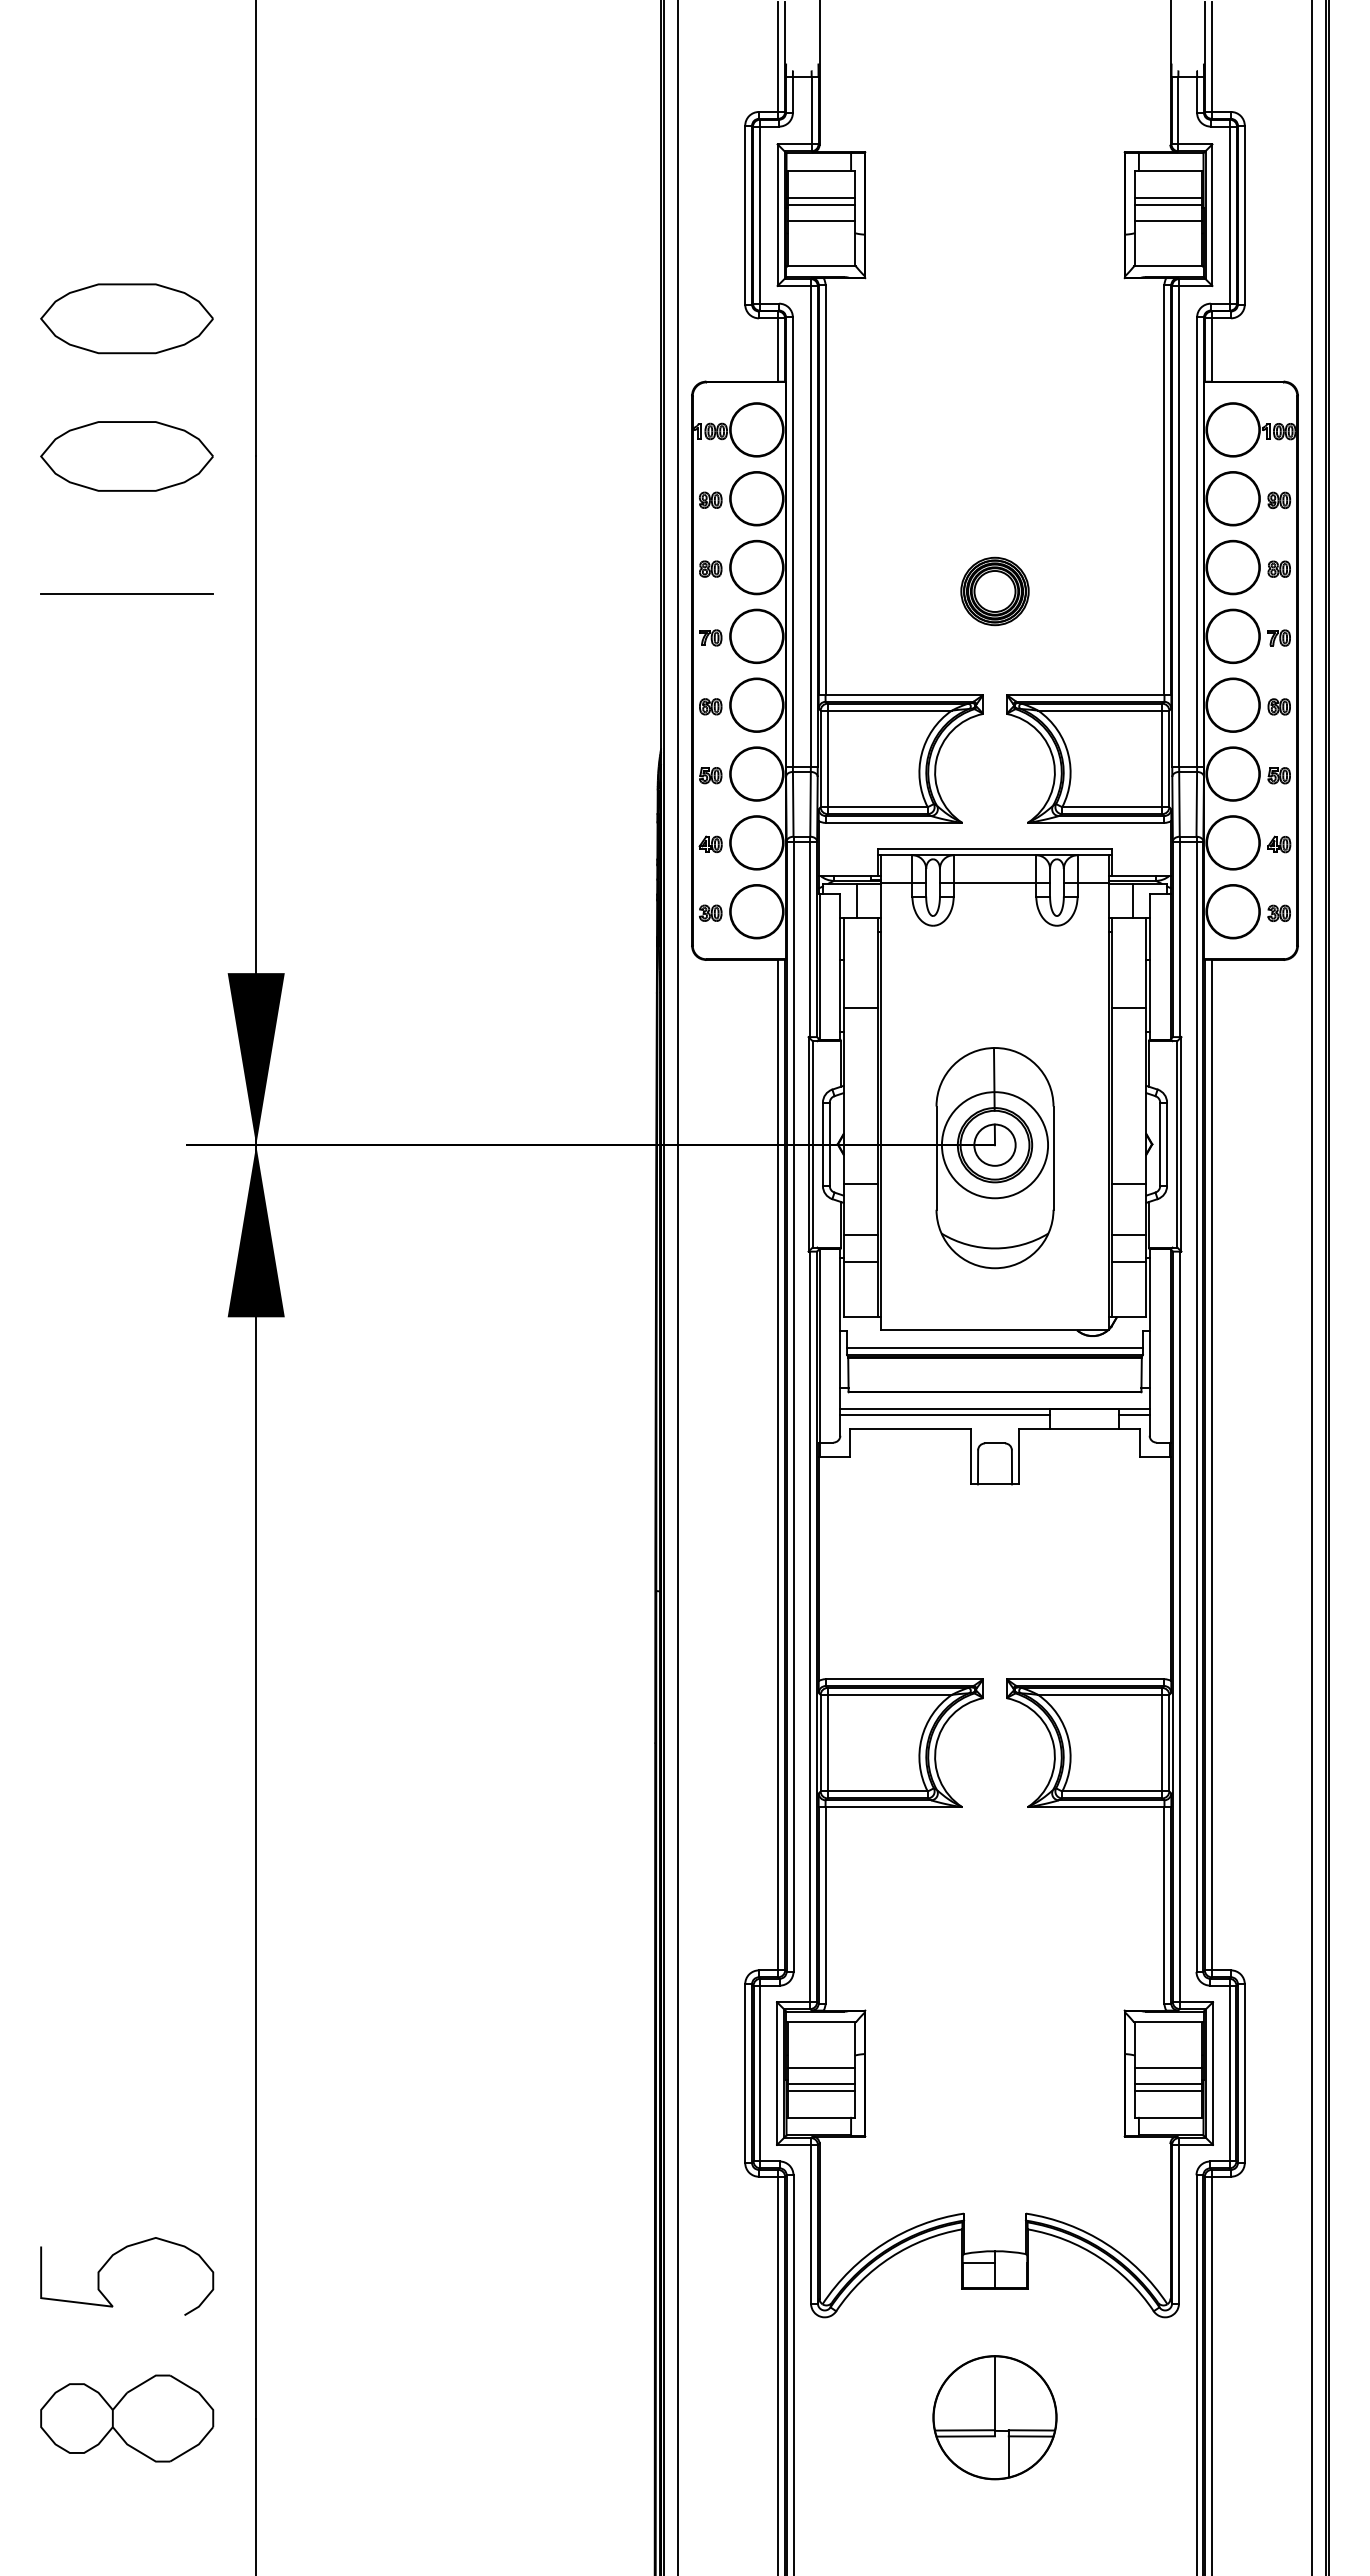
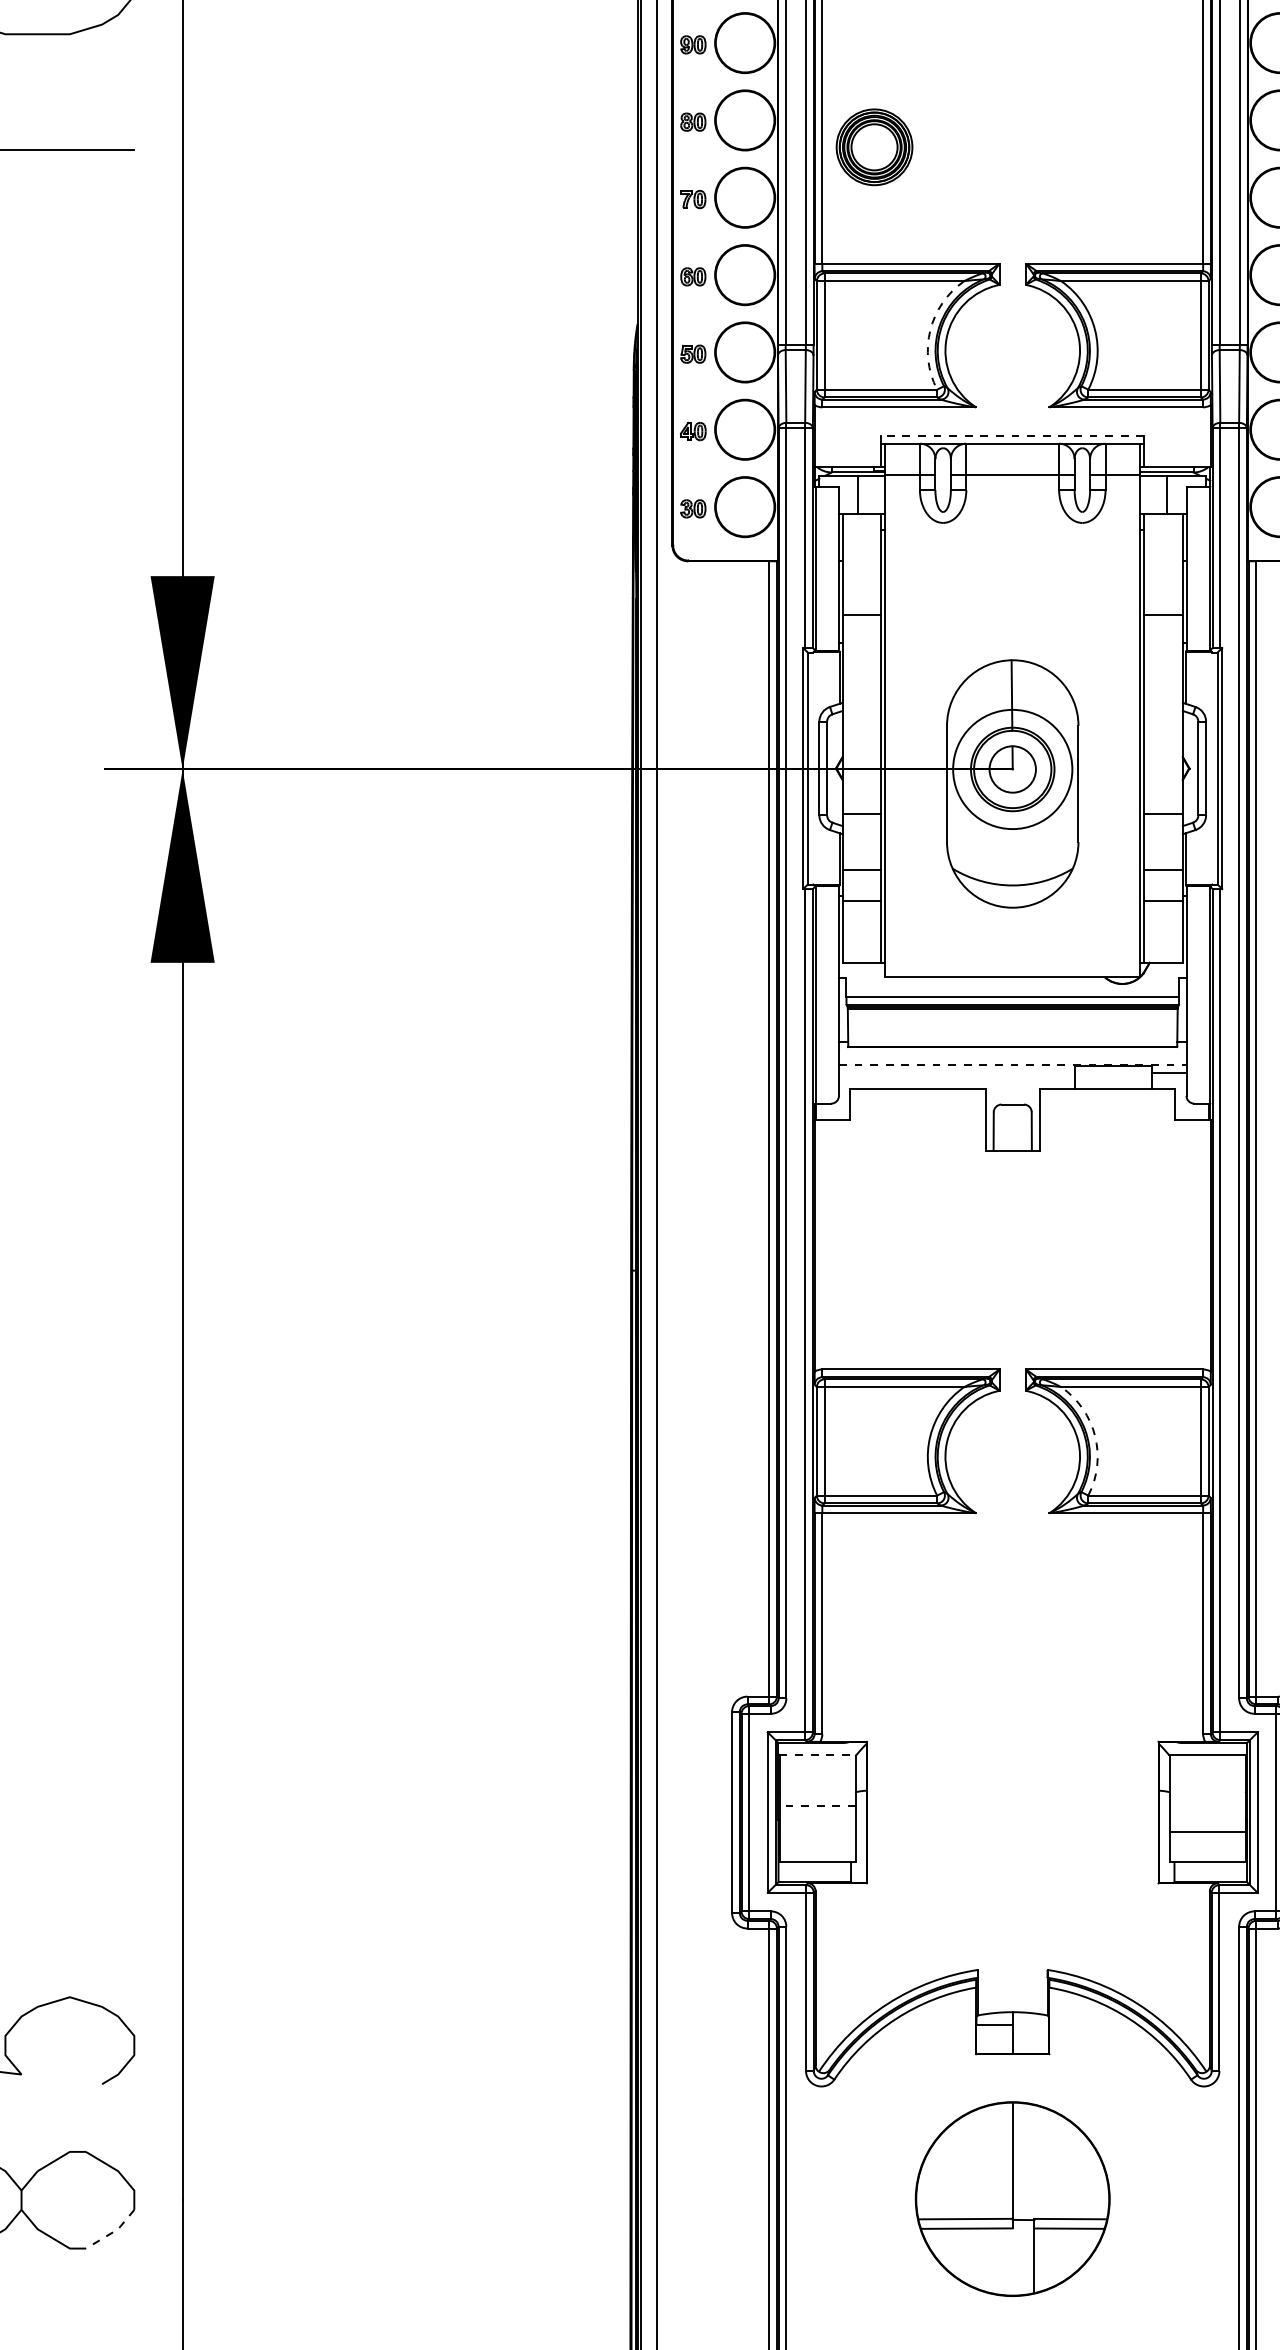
part: (994, 591) -> (873, 147), moved
arc: (921, 754) -> (930, 330), solid -> dashed
line: (994, 848) -> (1012, 436), solid -> dashed
line: (995, 1408) -> (1013, 1065), solid -> dashed
line: (945, 1415) -> (957, 1073), removed
arc: (1068, 1738) -> (1095, 1436), solid -> dashed
line: (822, 2022) -> (818, 1755), solid -> dashed
line: (821, 2067) -> (817, 1805), solid -> dashed
line: (1168, 2067) -> (1207, 1805), removed
line: (821, 2083) -> (817, 1823), removed
line: (1168, 2083) -> (1207, 1823), removed
line: (821, 2091) -> (817, 1832), removed
part: (994, 2417) -> (1012, 2199), size x1.4
line: (194, 2446) -> (113, 2231), solid -> dashed

